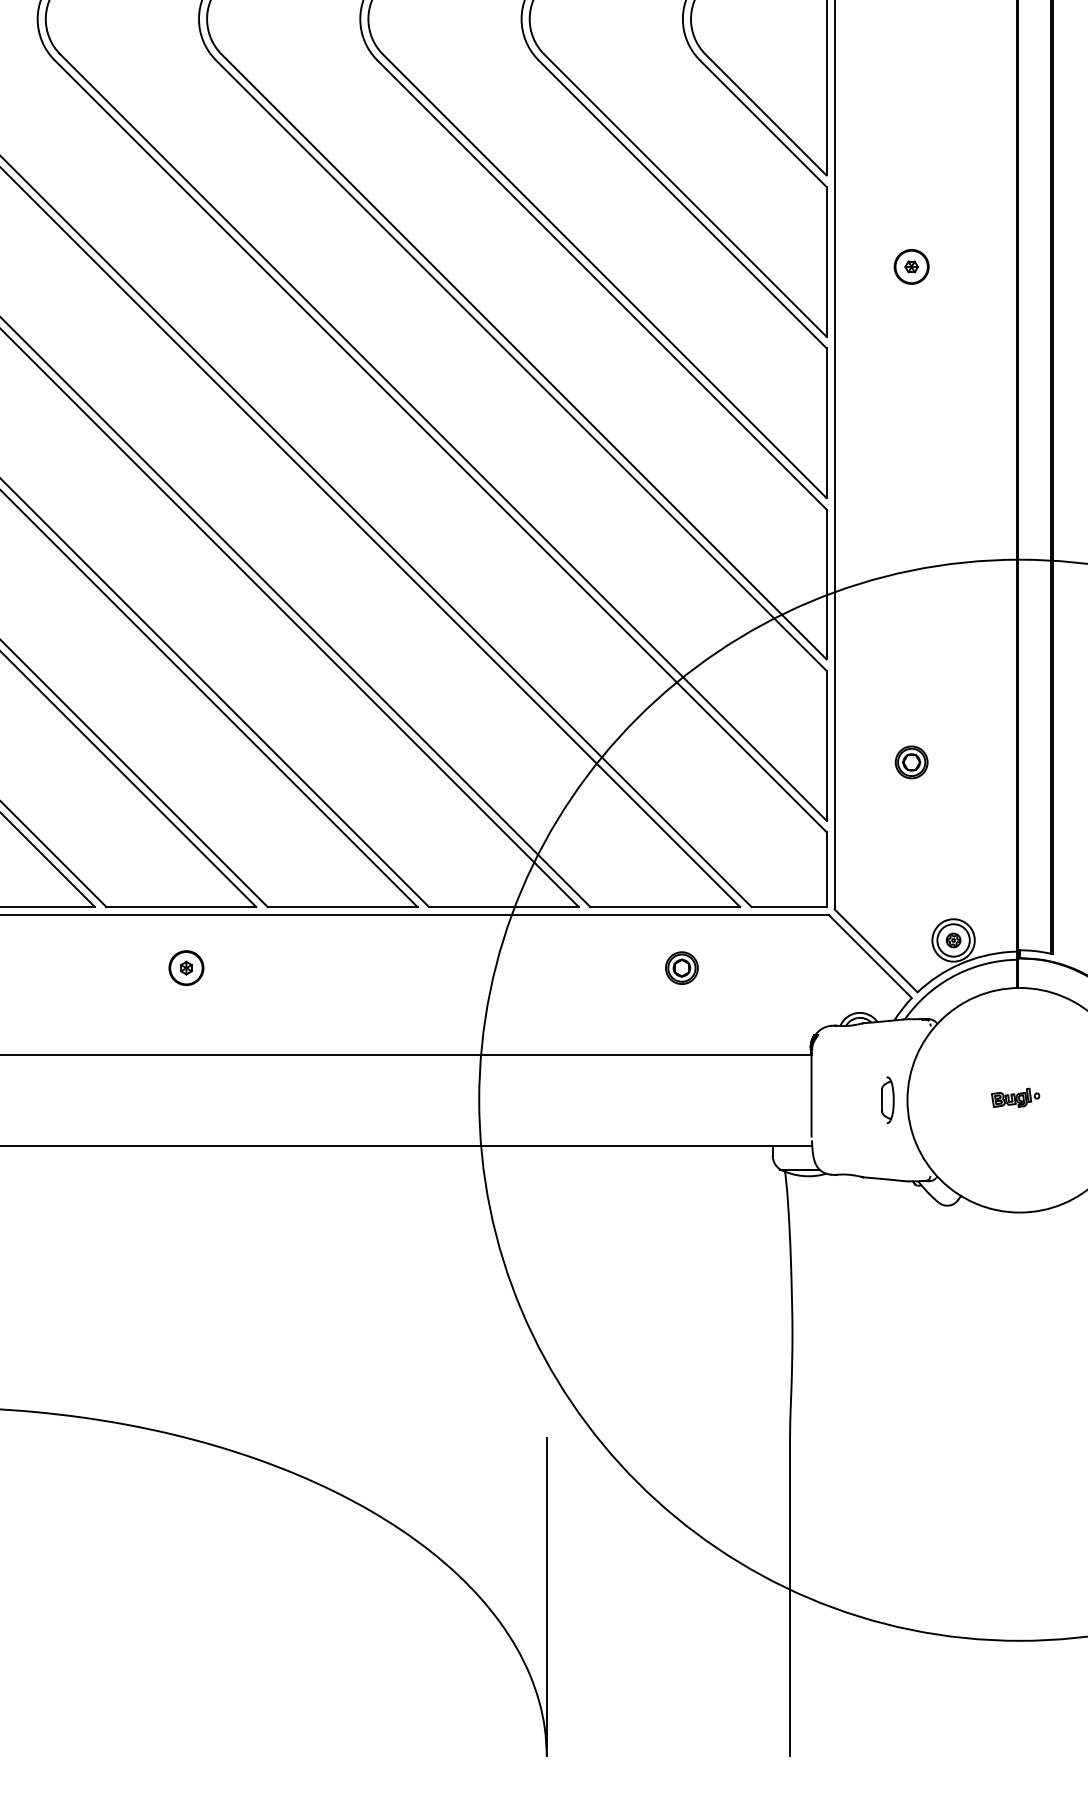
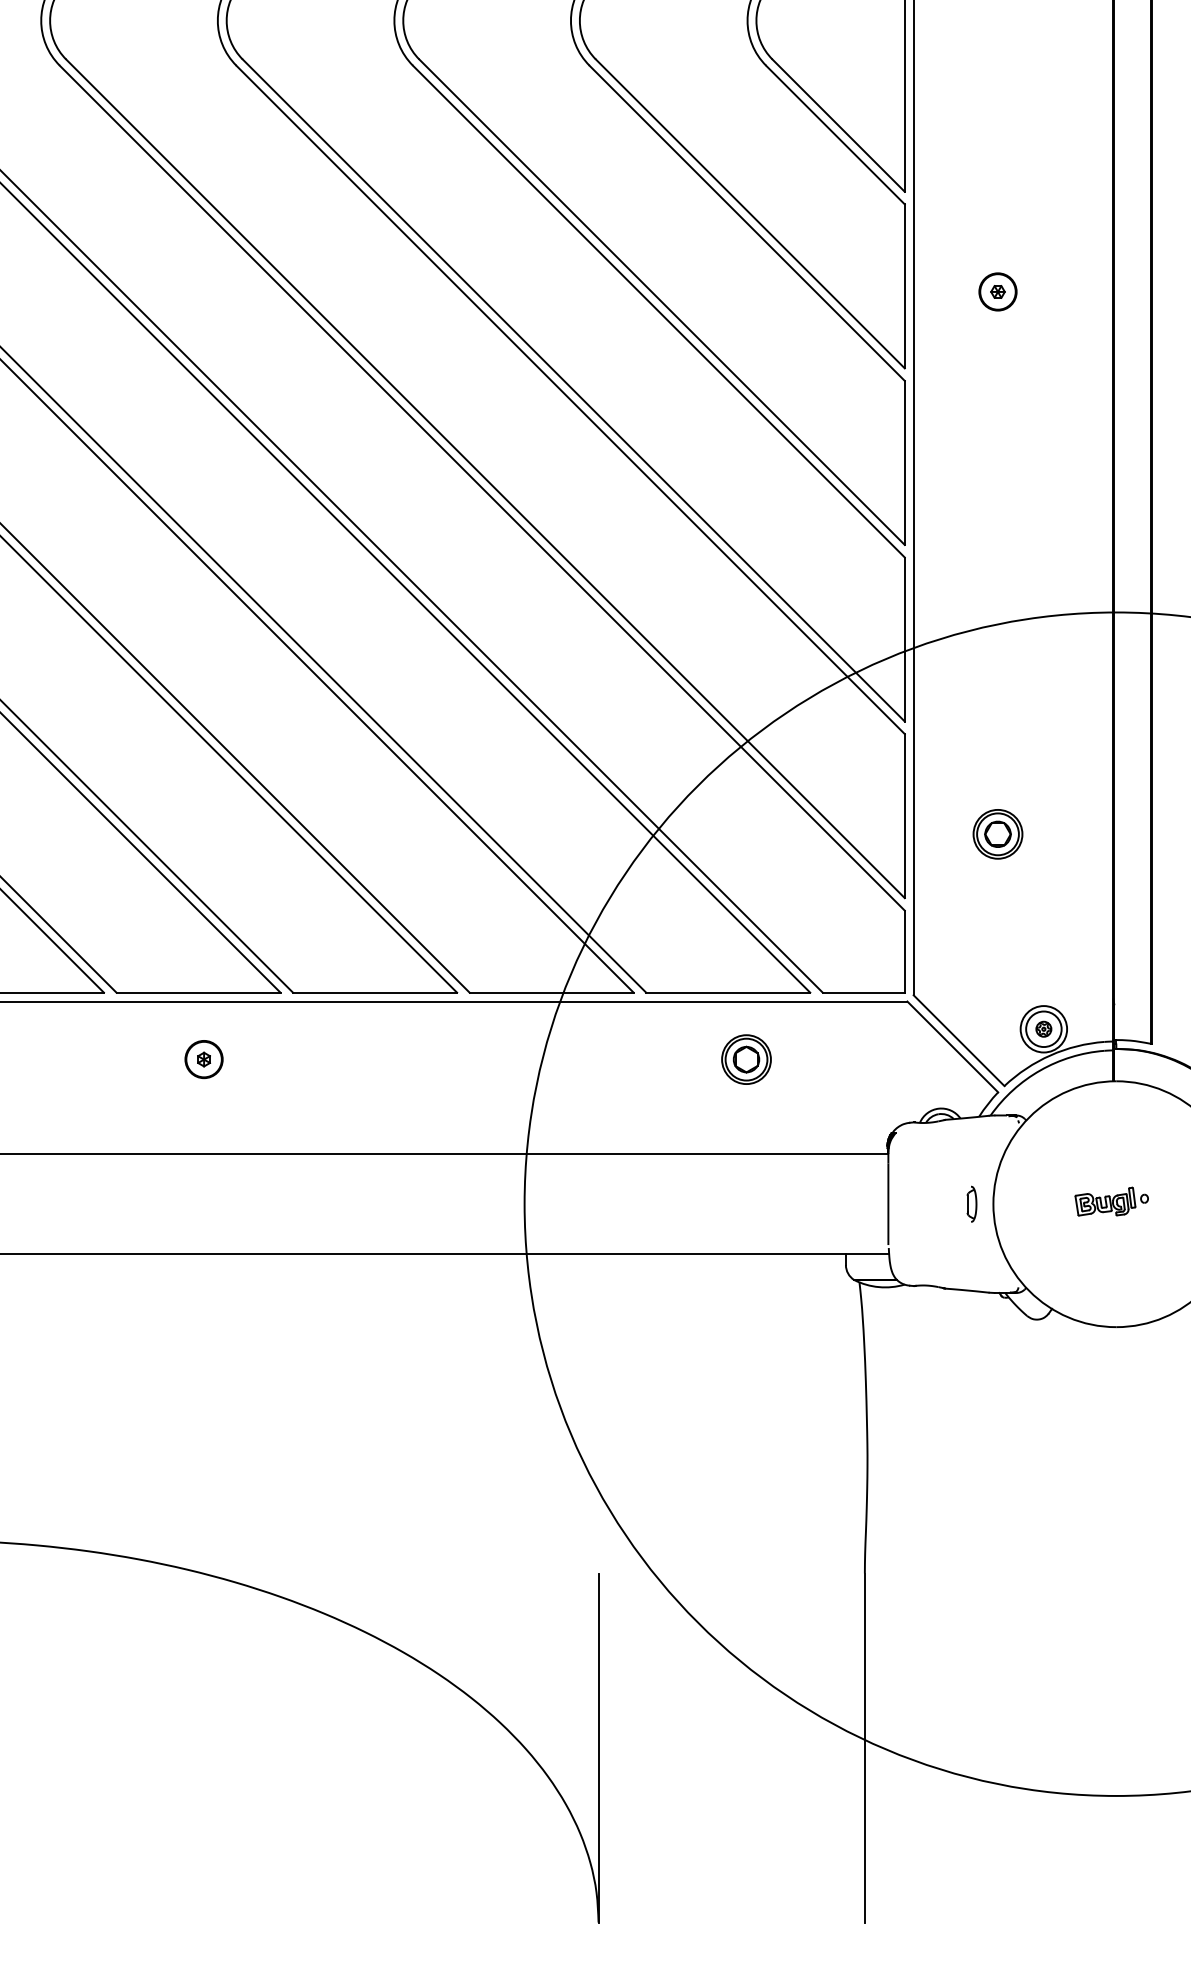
part: (911, 762) -> (997, 834), size x1.4
part: (681, 968) -> (746, 1059), size x1.4
part: (1015, 1097) -> (1111, 1201), size x1.4
part: (887, 1100) -> (971, 1204), size x0.7

